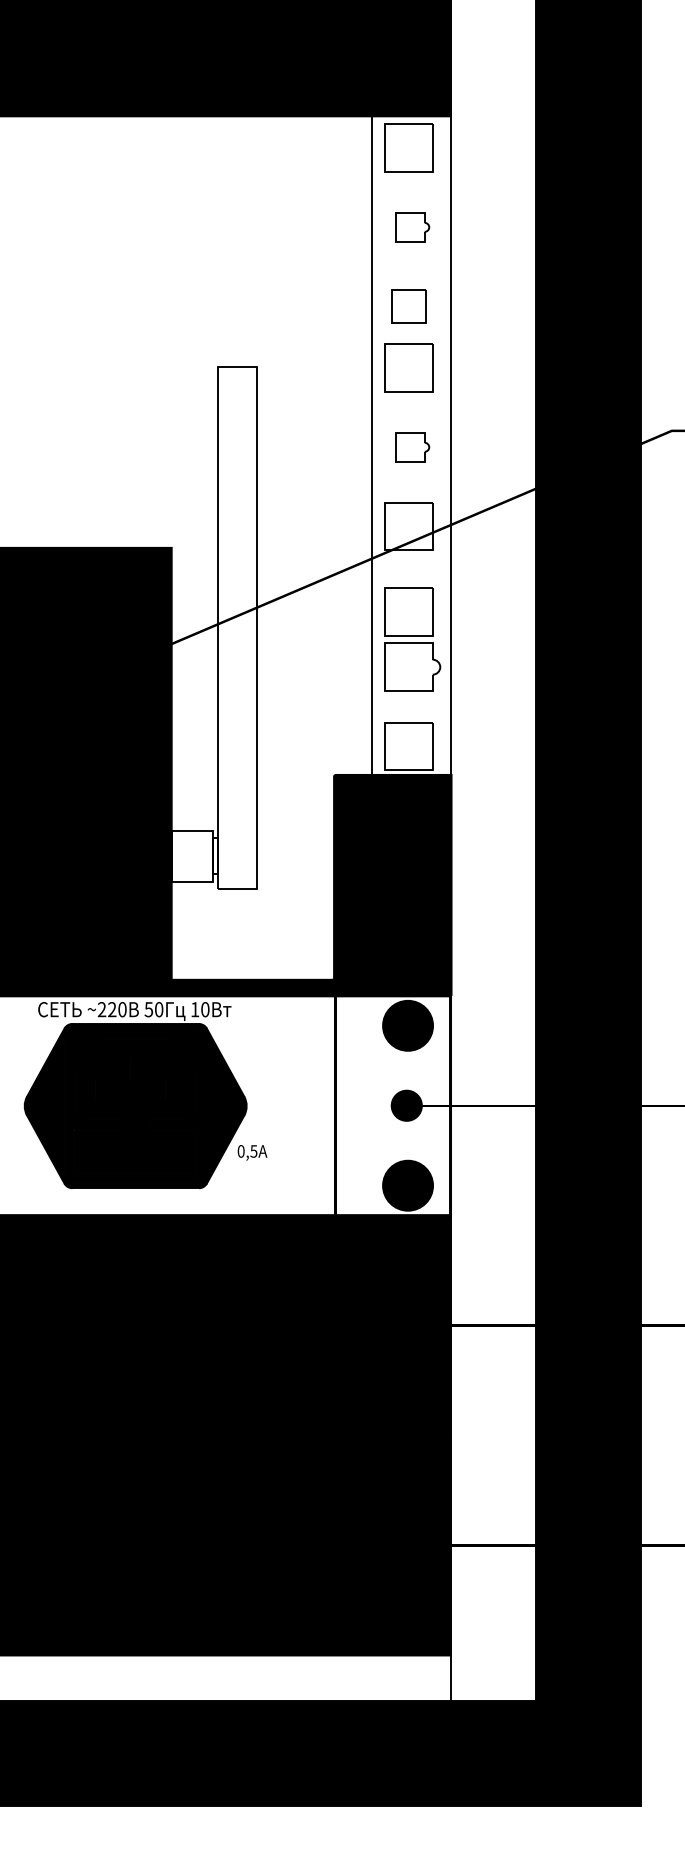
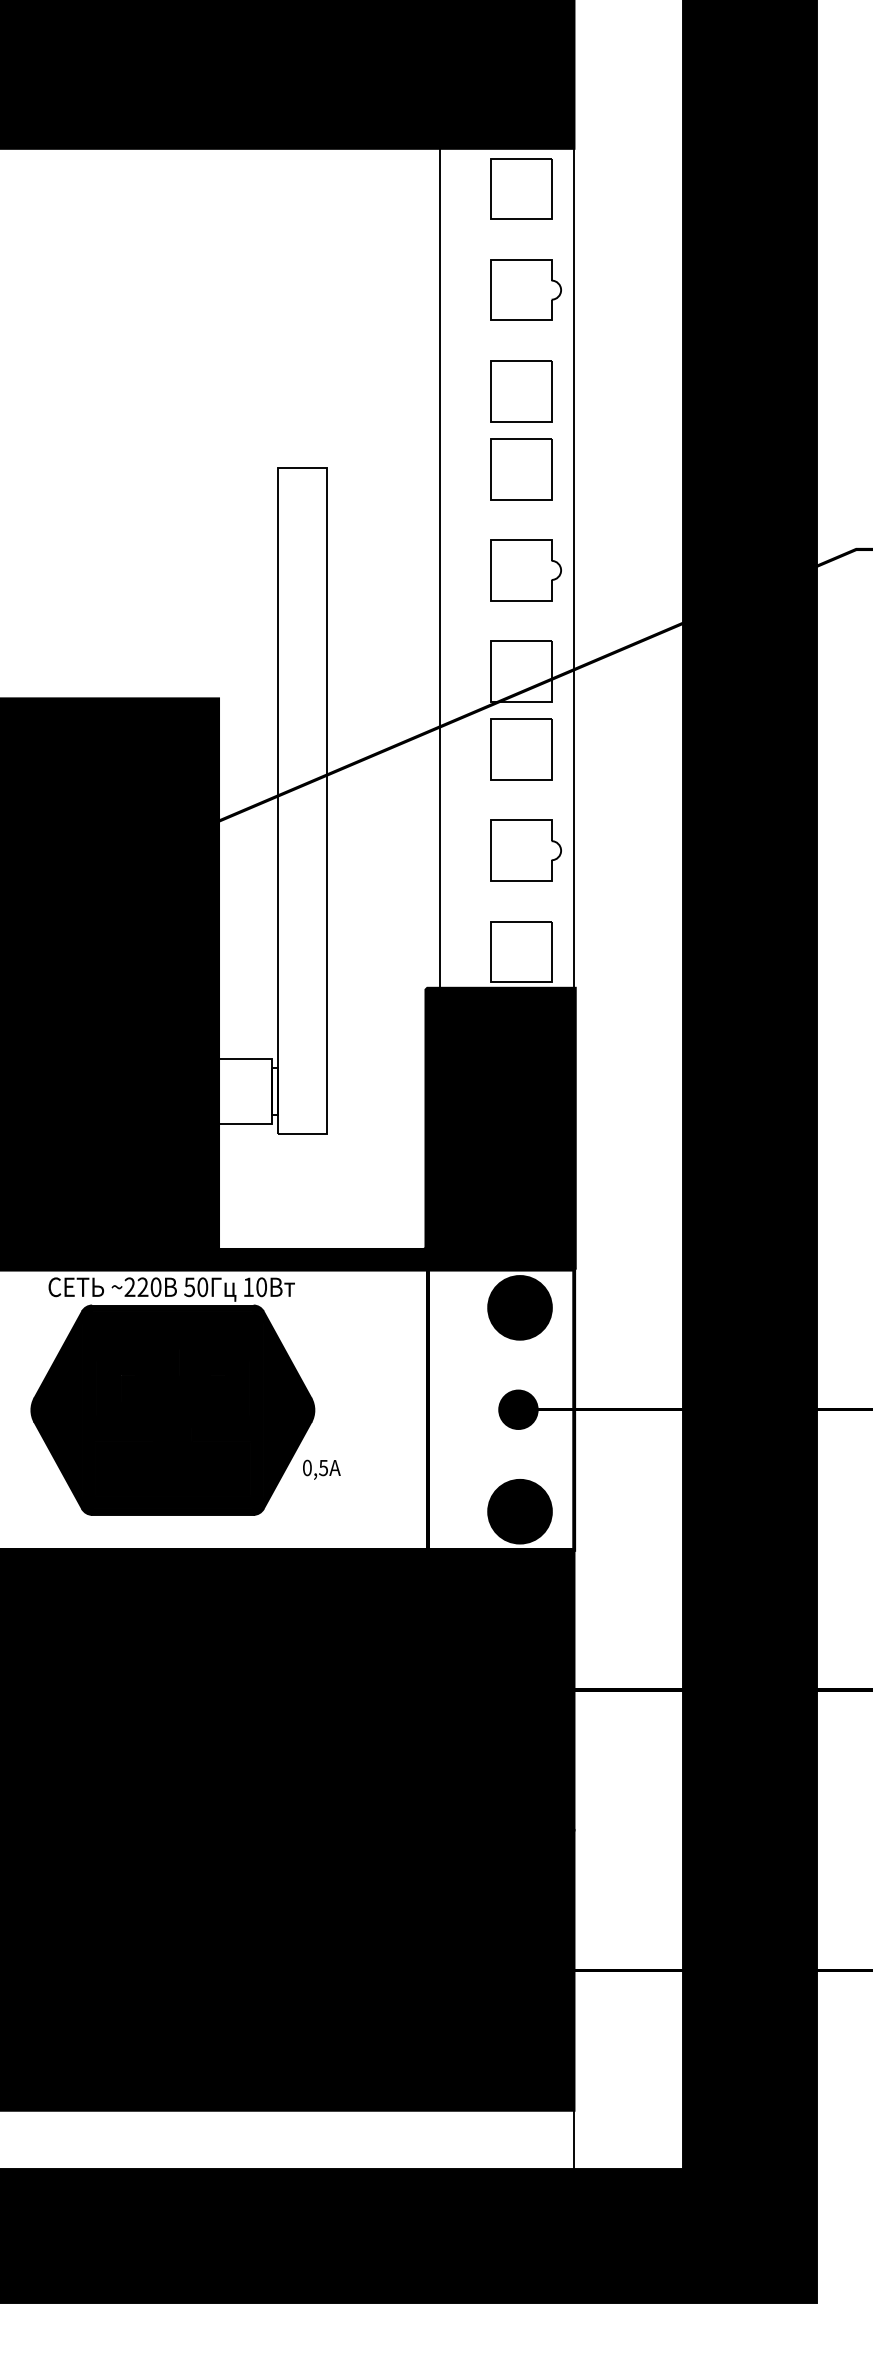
part: (412, 226) -> (525, 289), size x1.67
part: (409, 306) -> (521, 391), size x1.43
line: (372, 445) -> (440, 568), moved
part: (412, 447) -> (525, 570), size x1.67
part: (409, 612) -> (521, 749), moved

